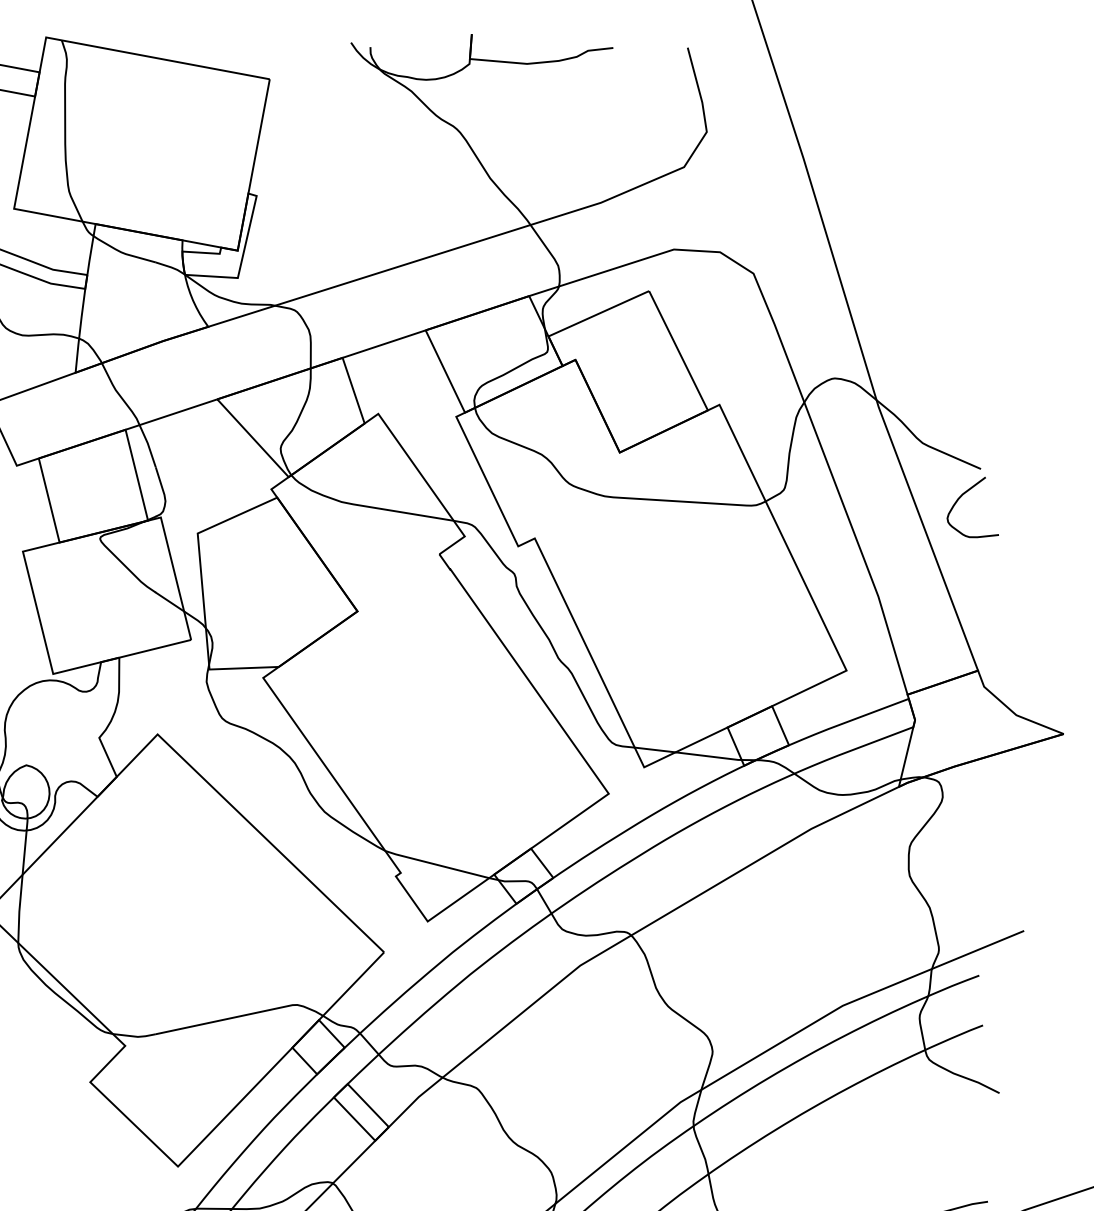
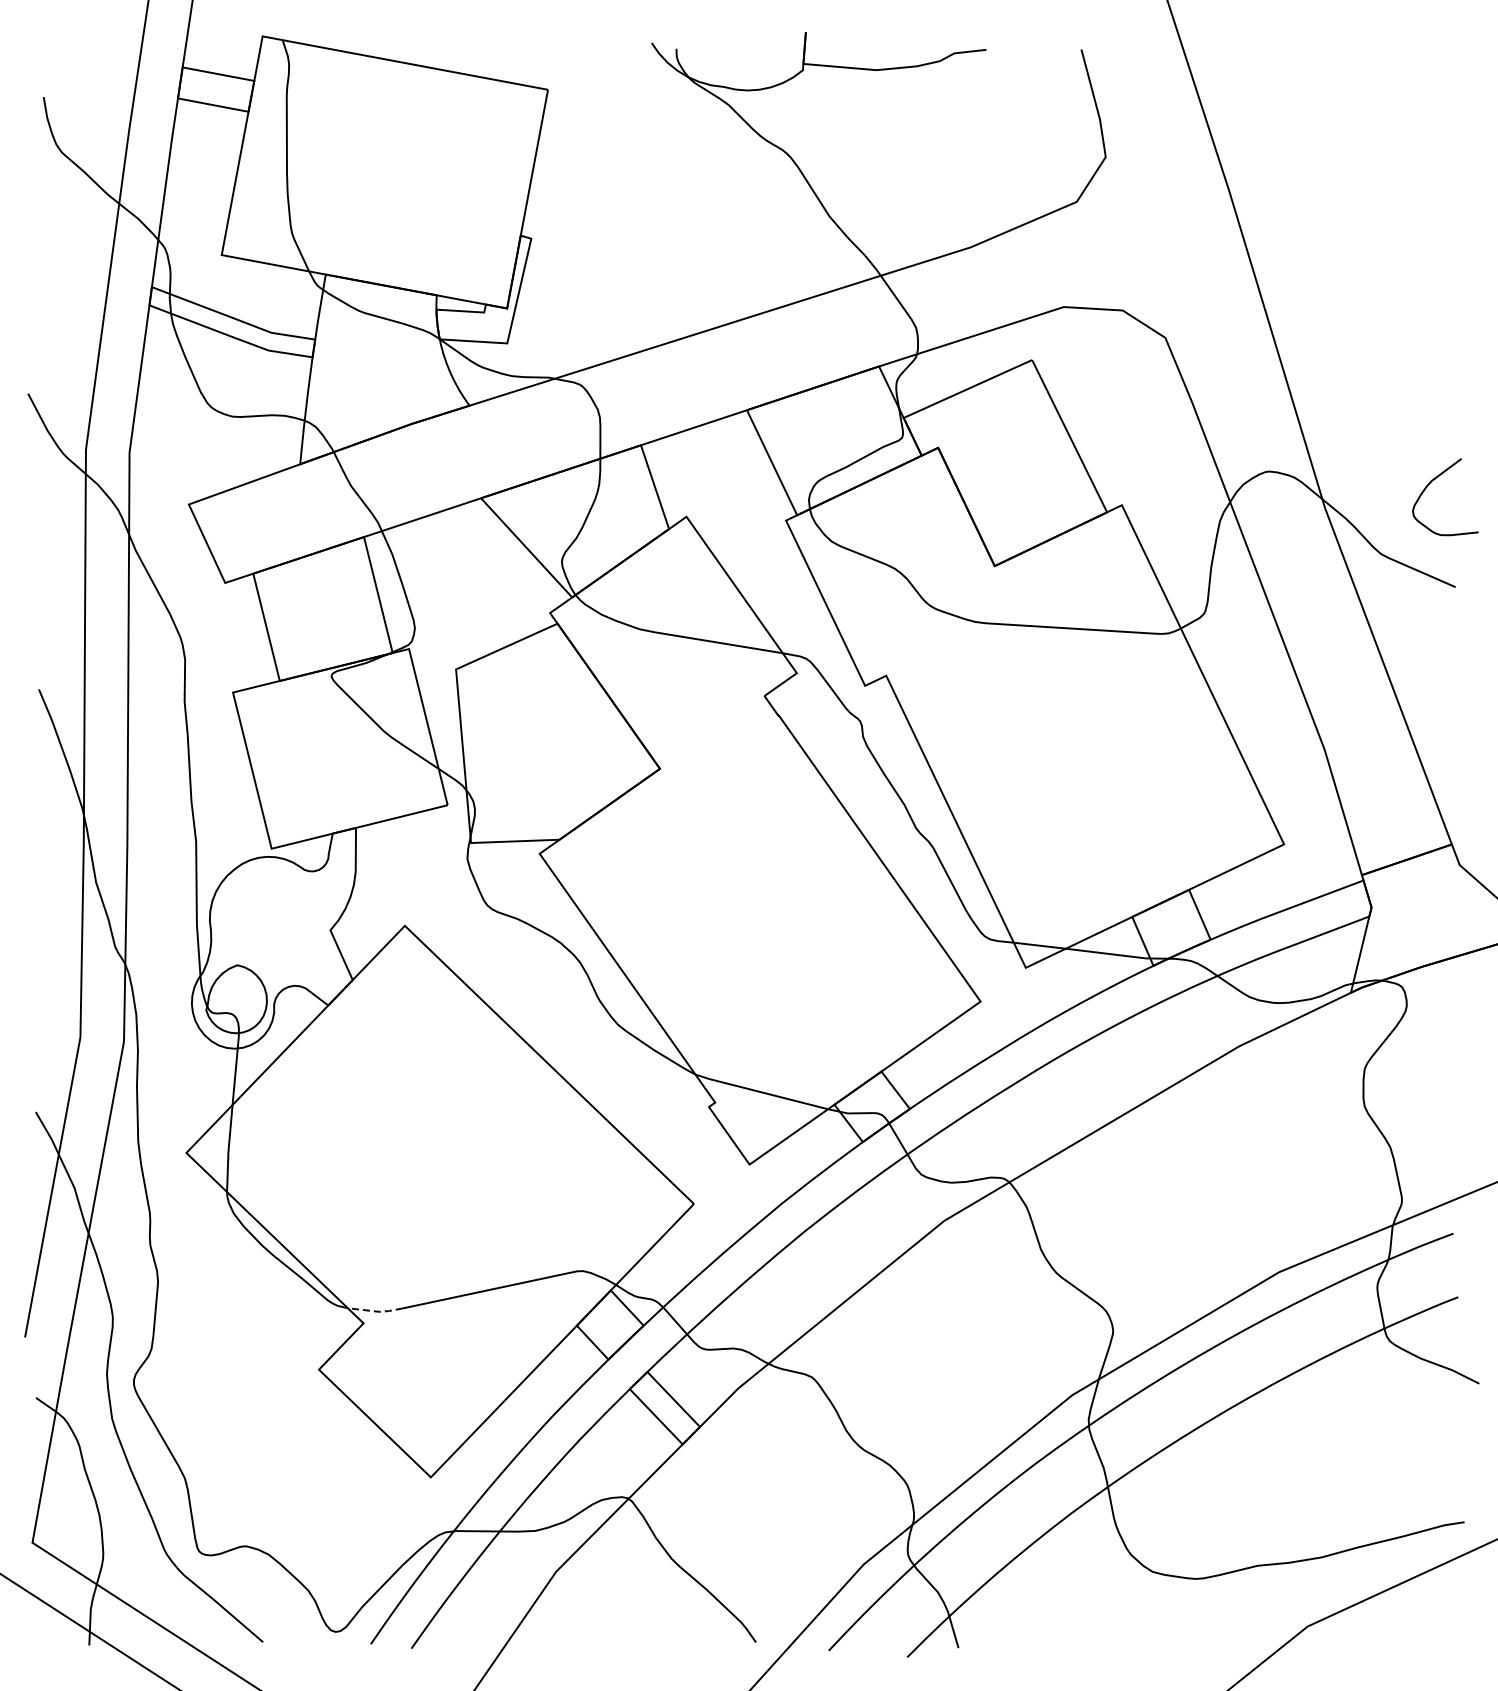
curve: (964, 494) -> (1434, 480), moved
line: (134, 1036) -> (375, 1311), solid -> dashed

